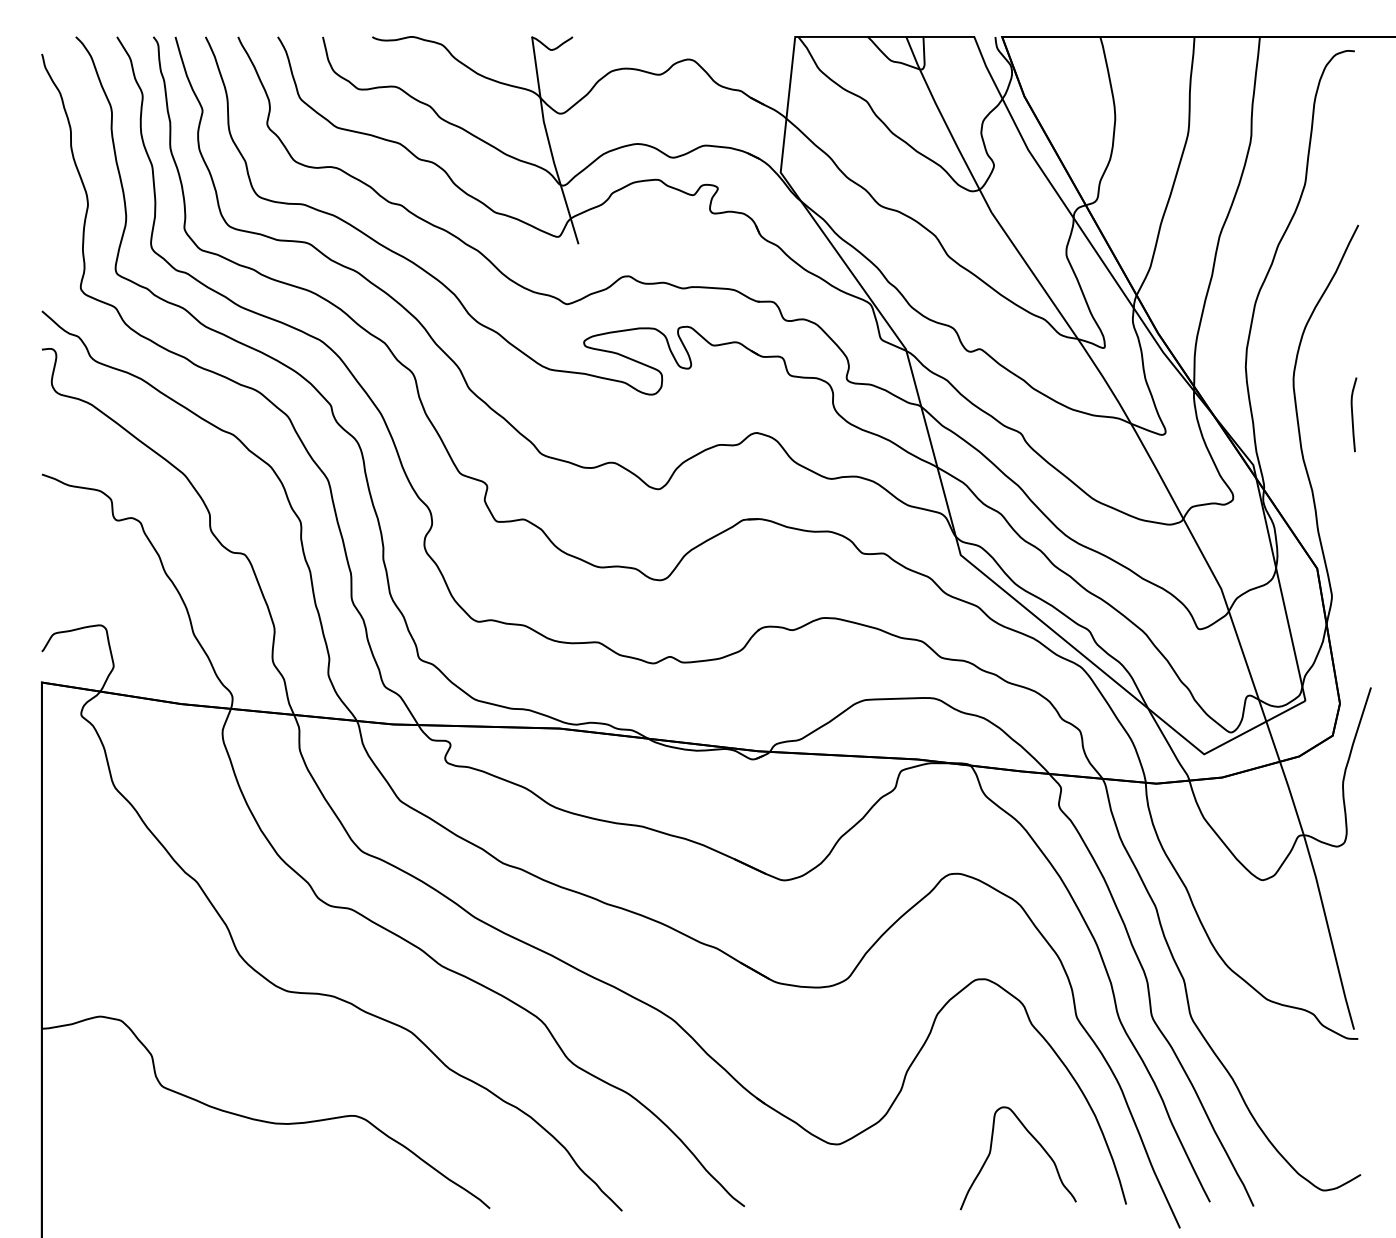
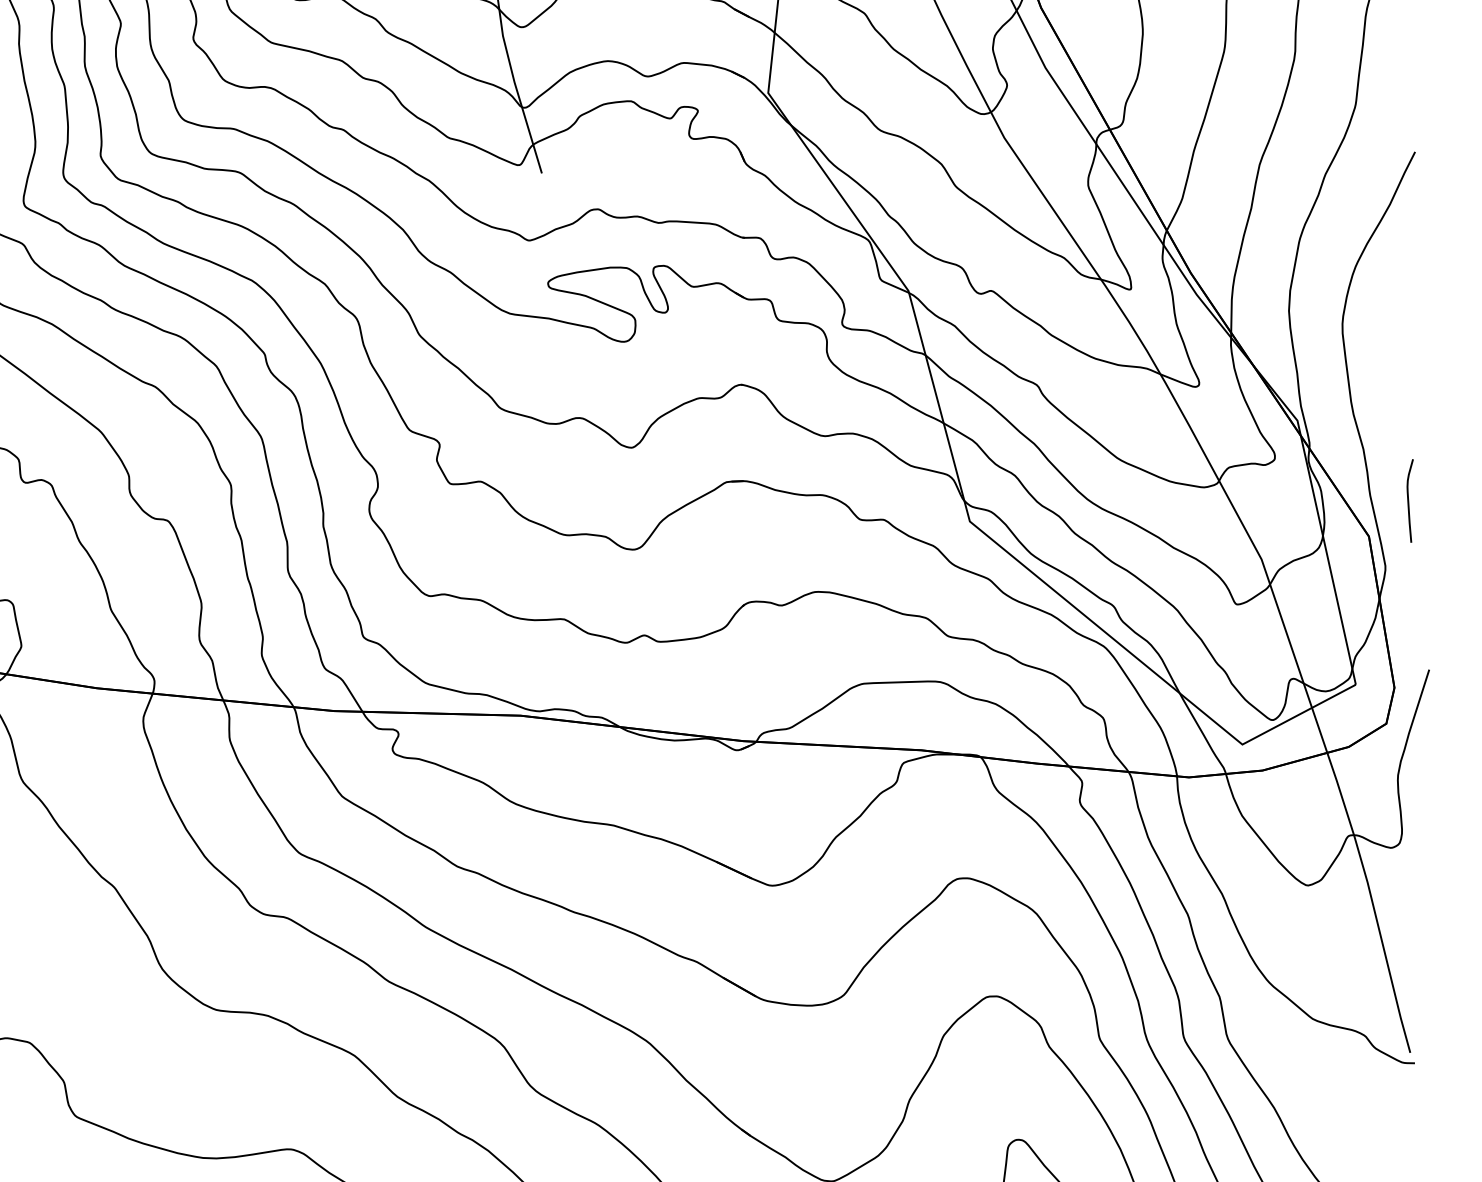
curve: (1353, 414) -> (1409, 500), moved

